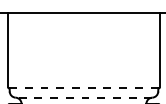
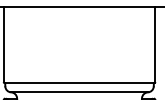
line: (84, 88) -> (80, 83), dashed -> solid
line: (83, 97) -> (79, 92), dashed -> solid

